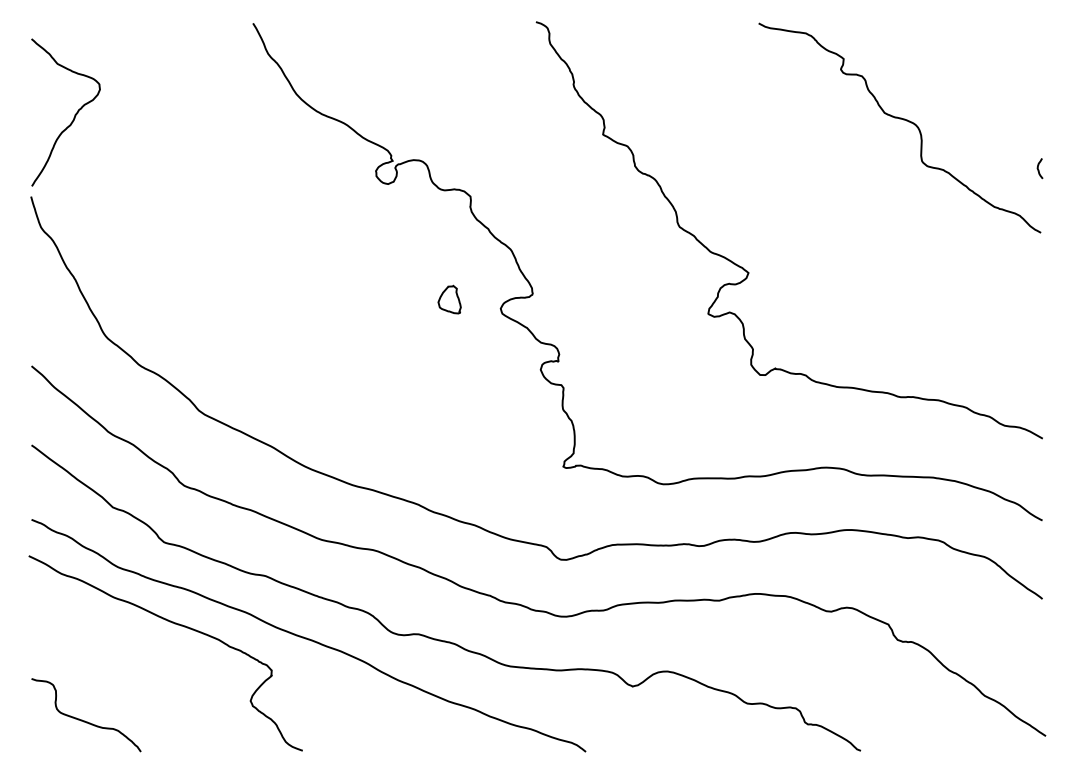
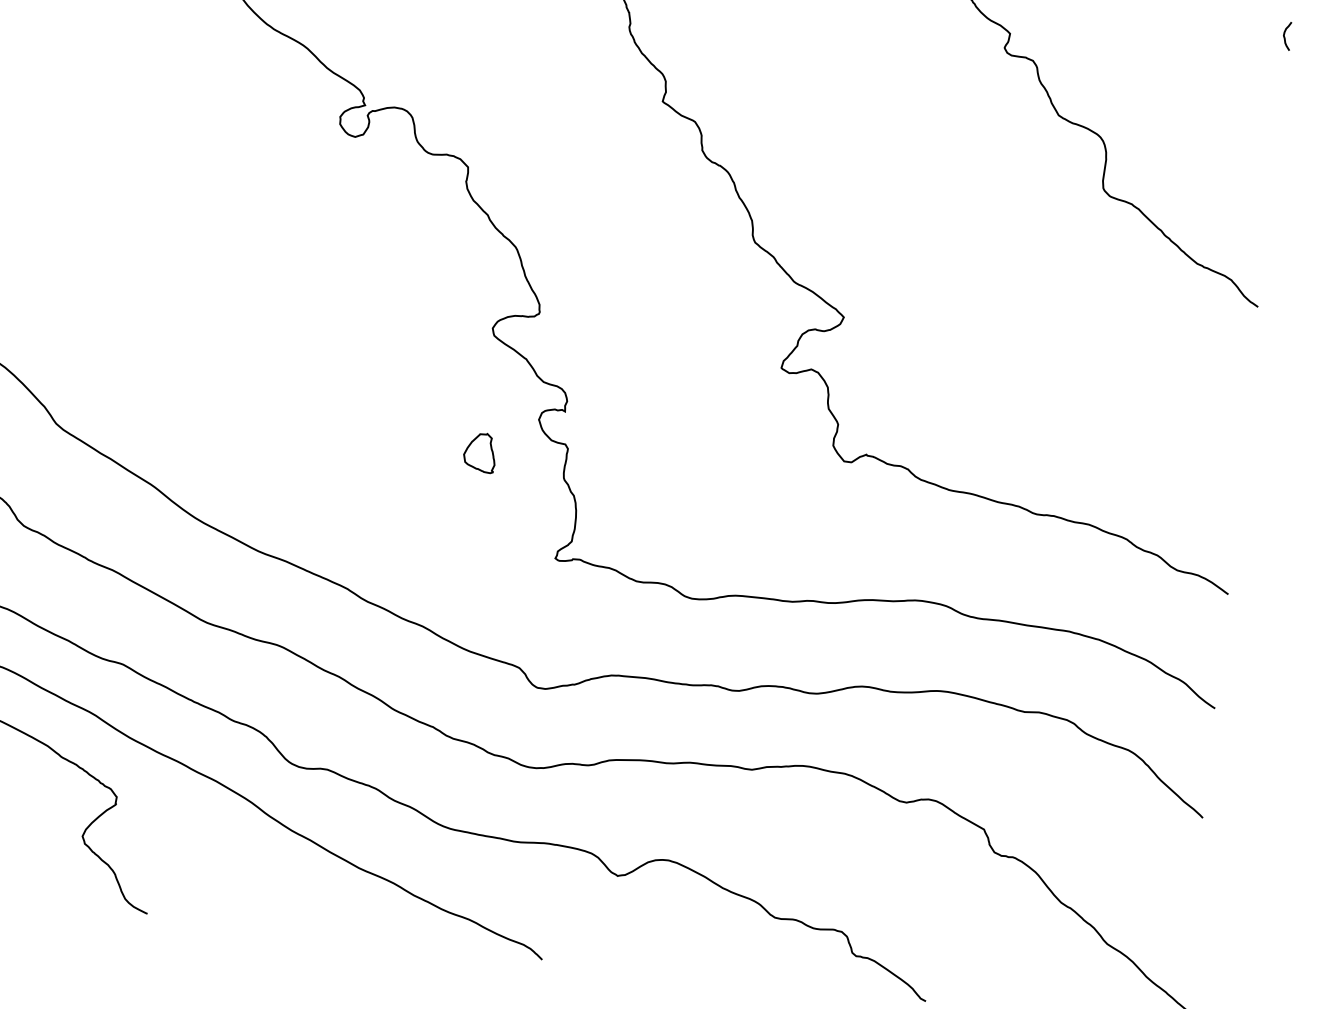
curve: (1038, 168) -> (1284, 35), moved
part: (449, 299) -> (479, 452), moved

